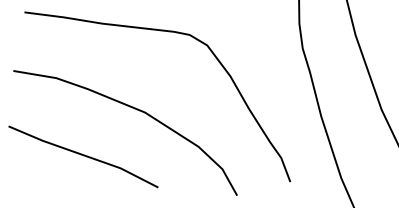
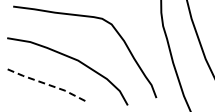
line: (84, 155) -> (45, 83), solid -> dashed

